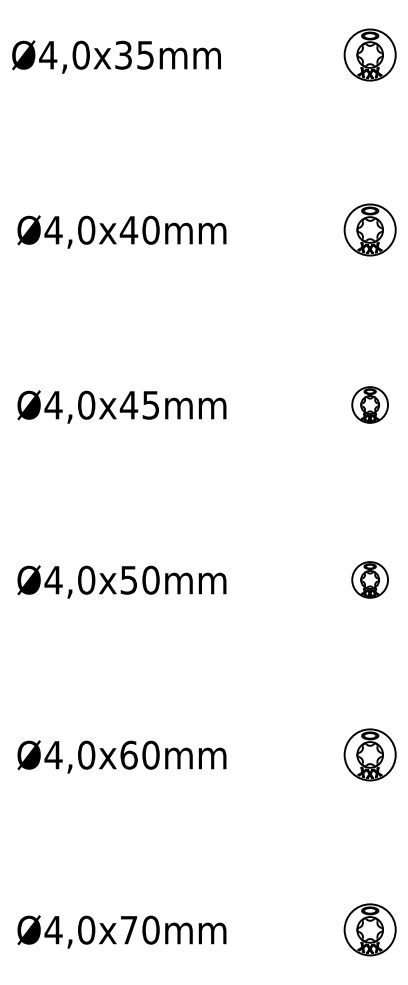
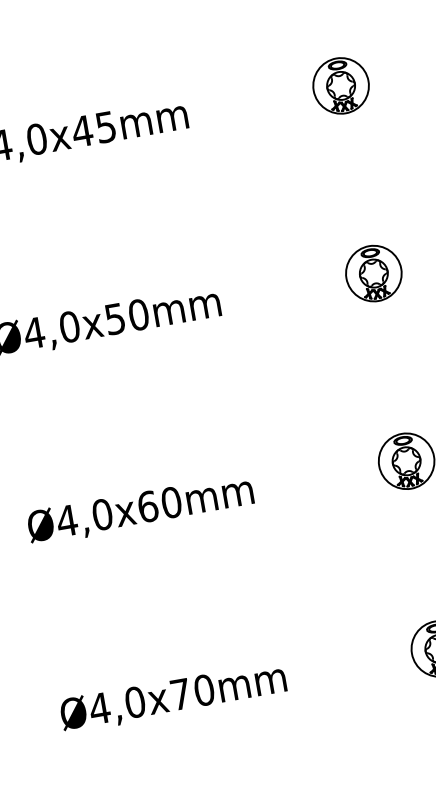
part: (369, 404) -> (340, 85), size x1.43
part: (369, 579) -> (373, 273), size x1.43

